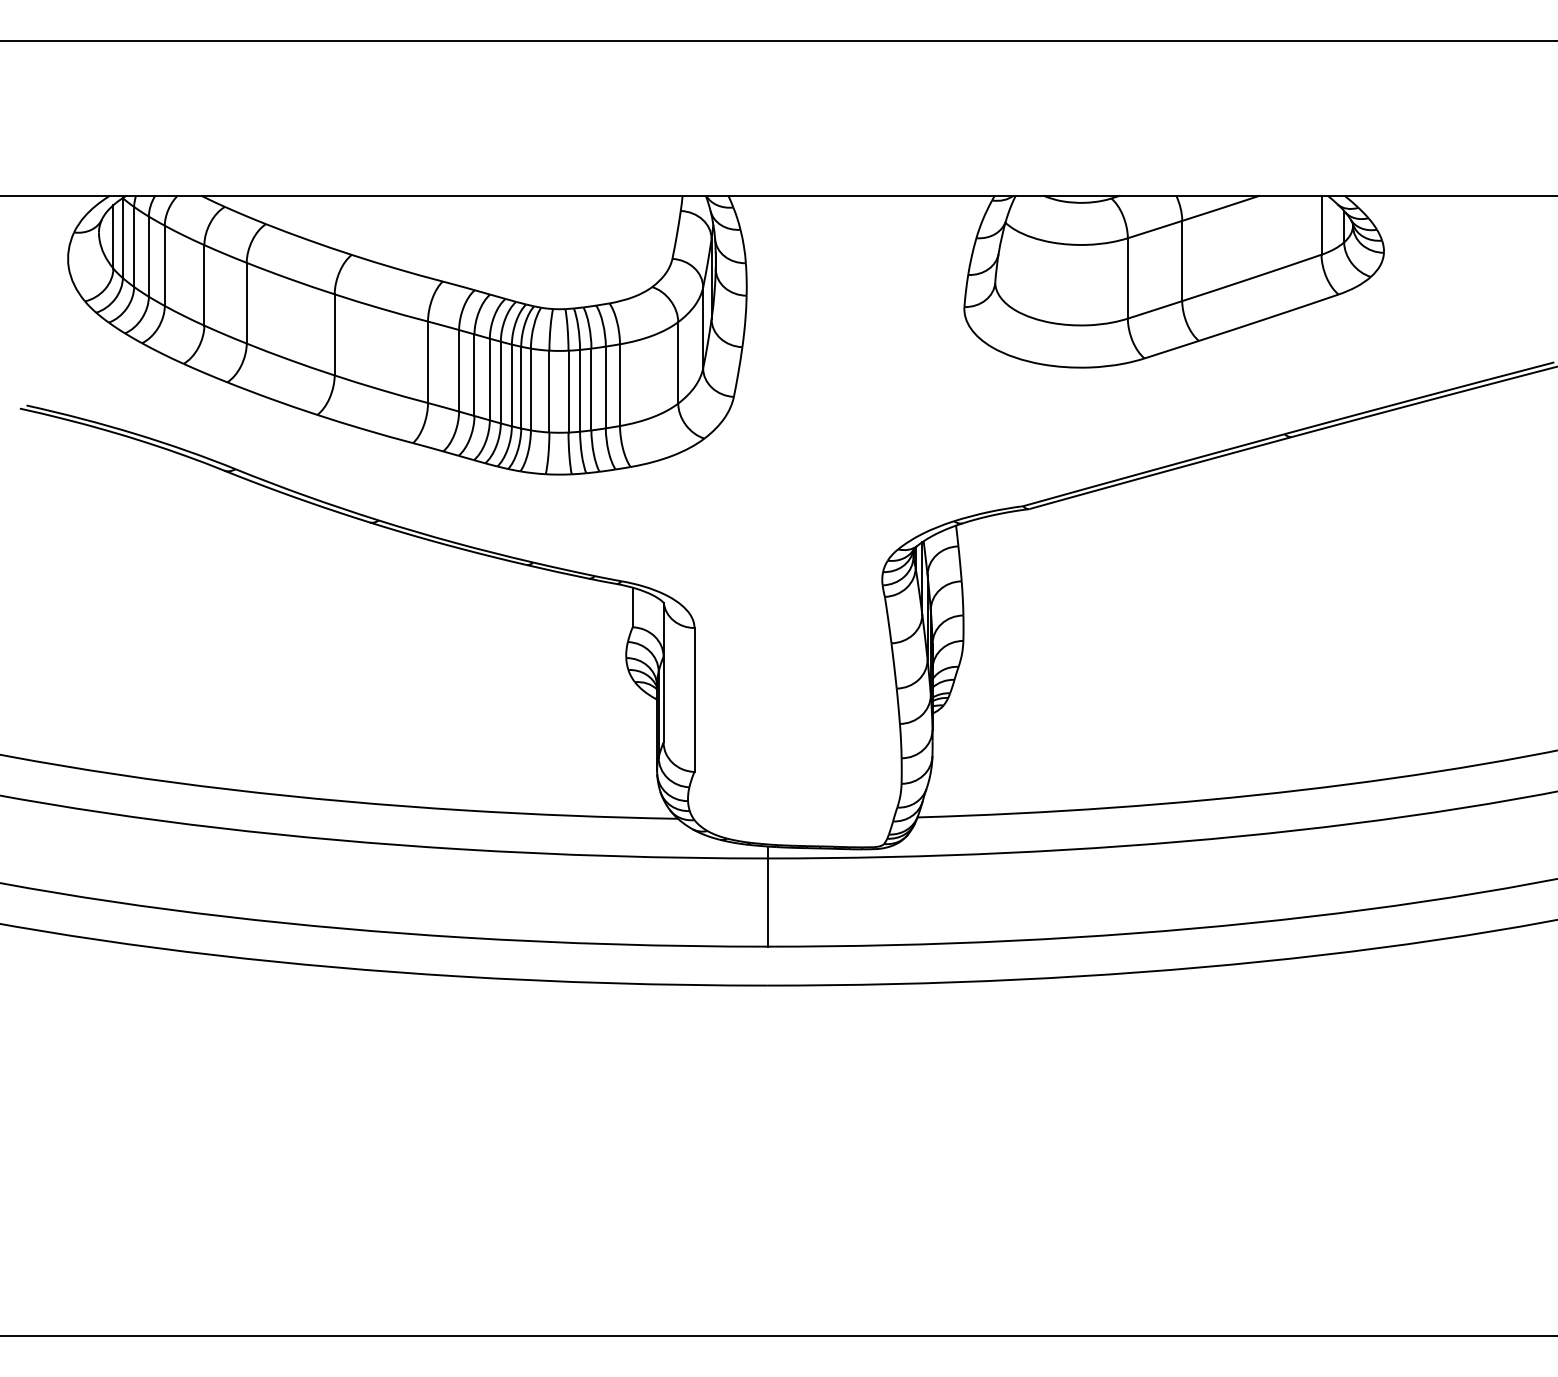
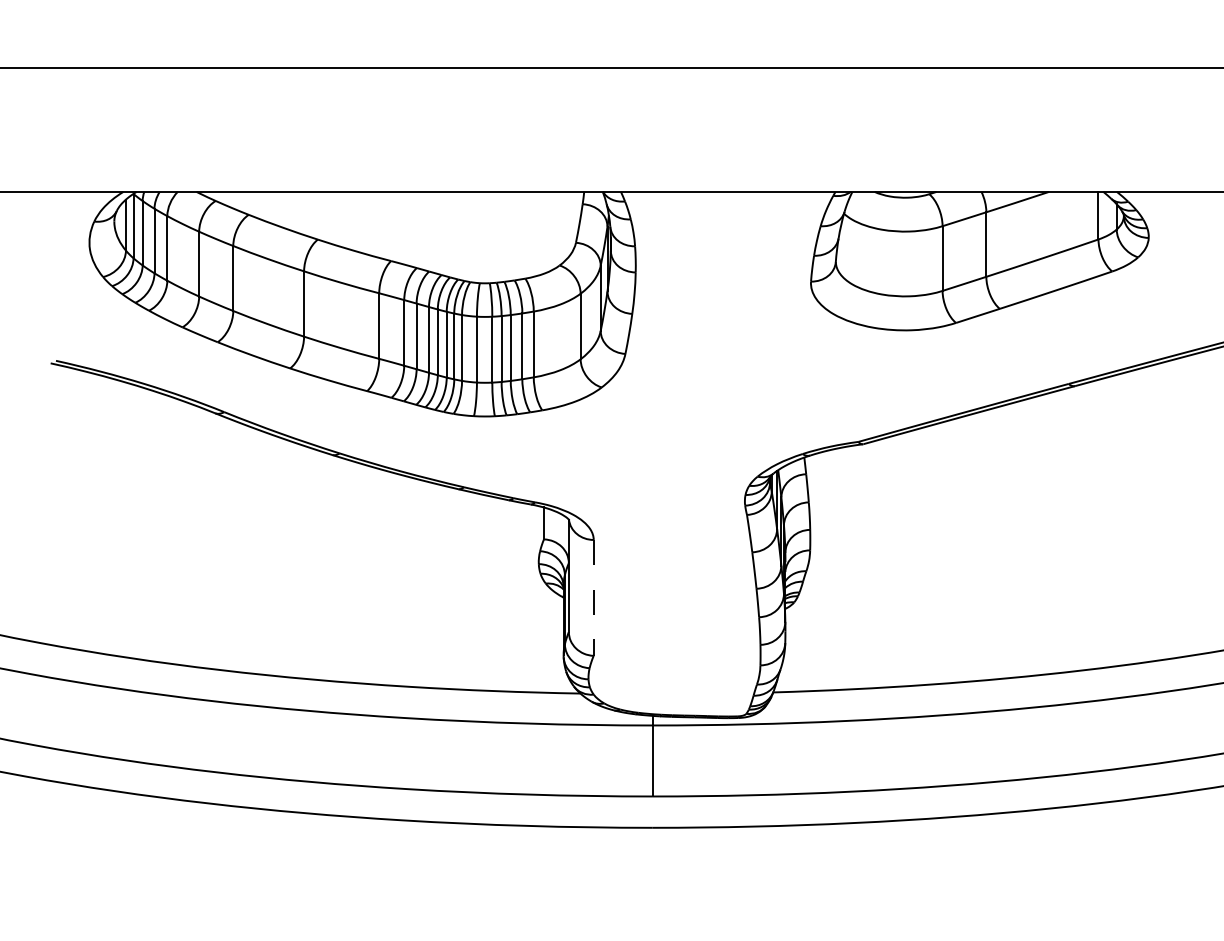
line: (694, 699) -> (593, 597), solid -> dashed

